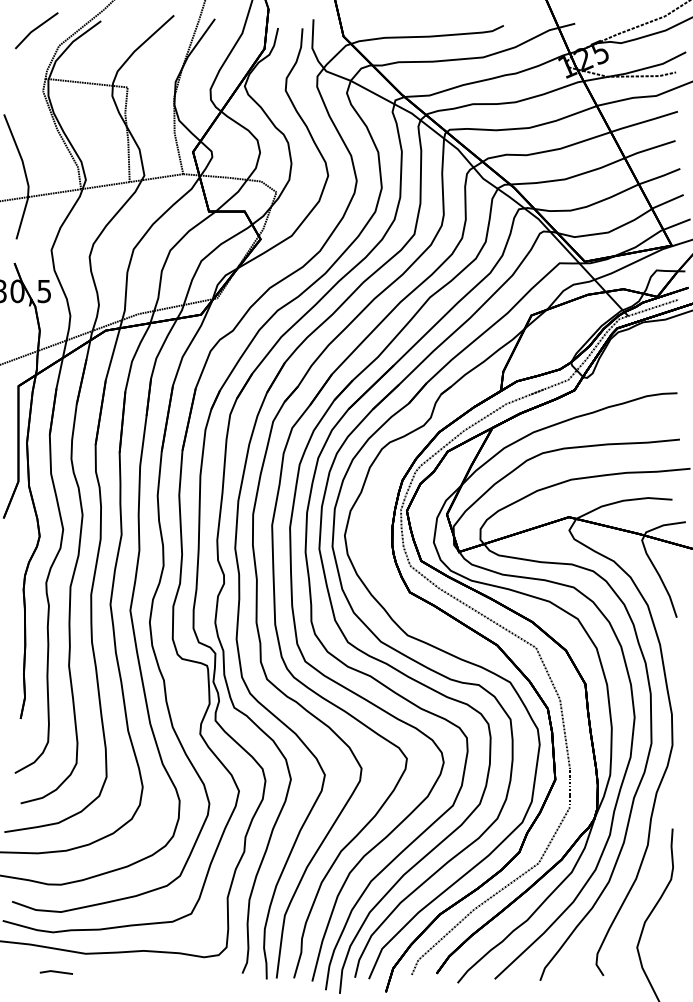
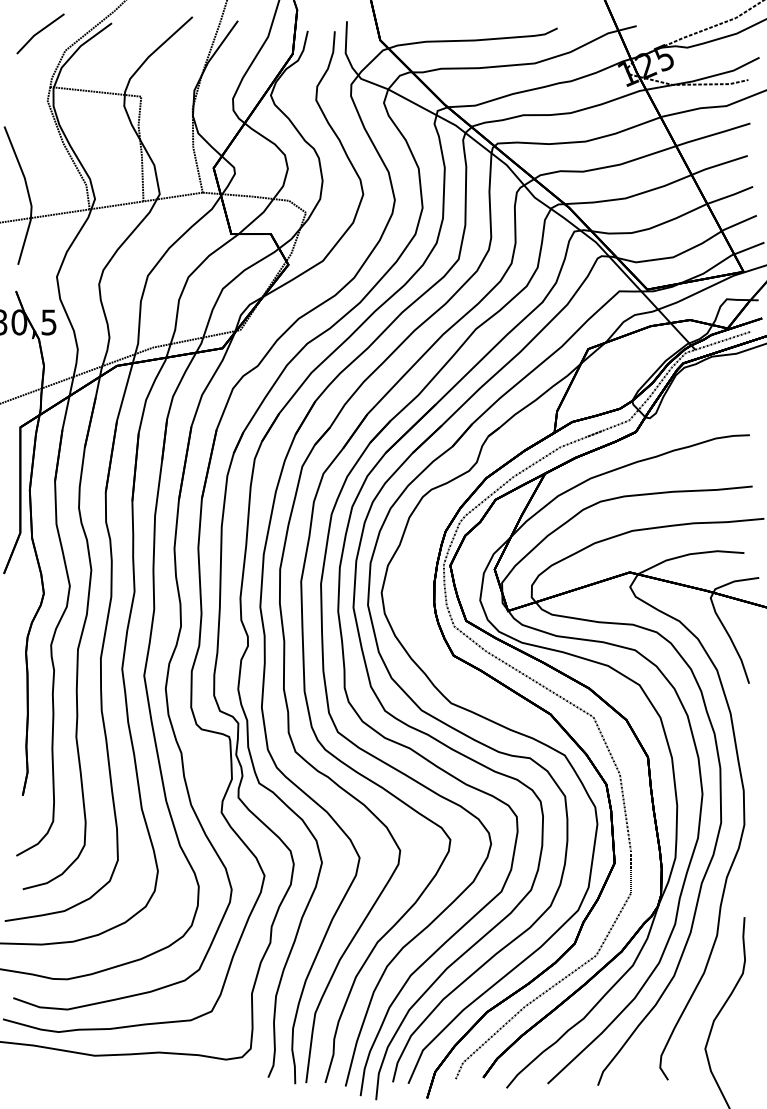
line: (56, 972) -> (62, 1076), removed

